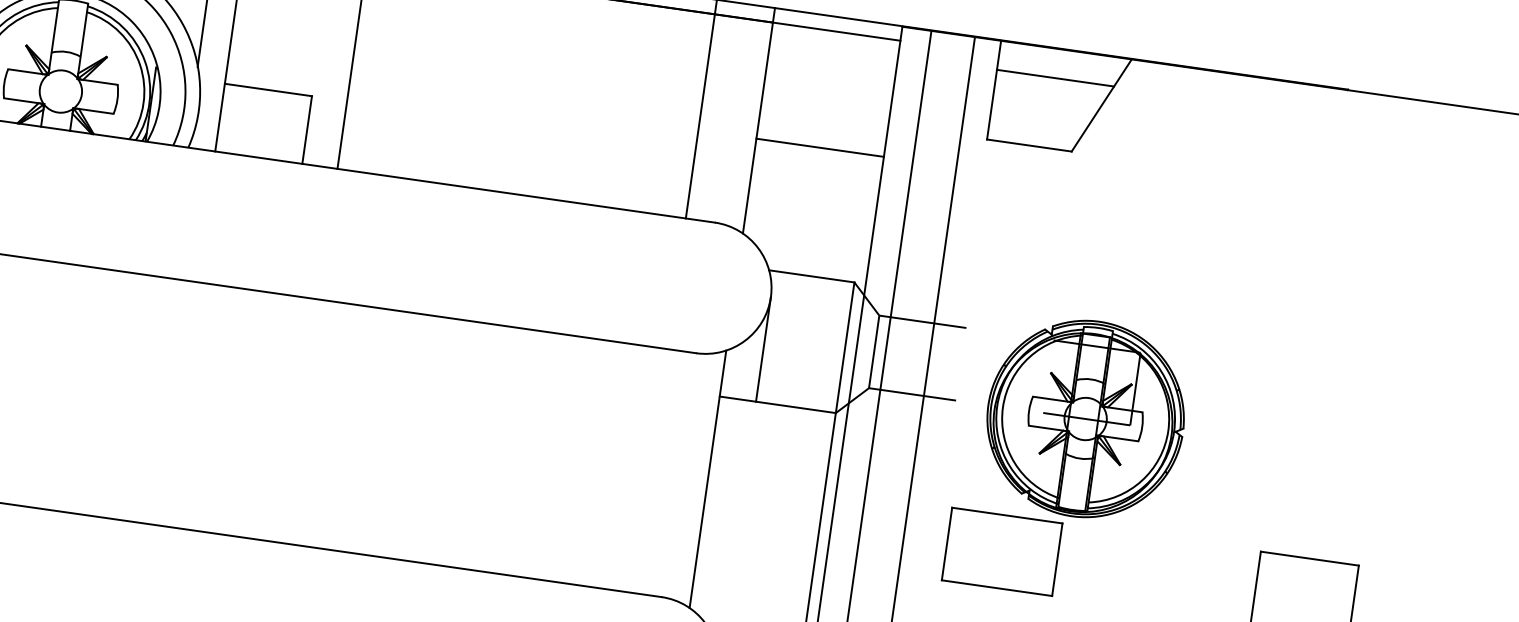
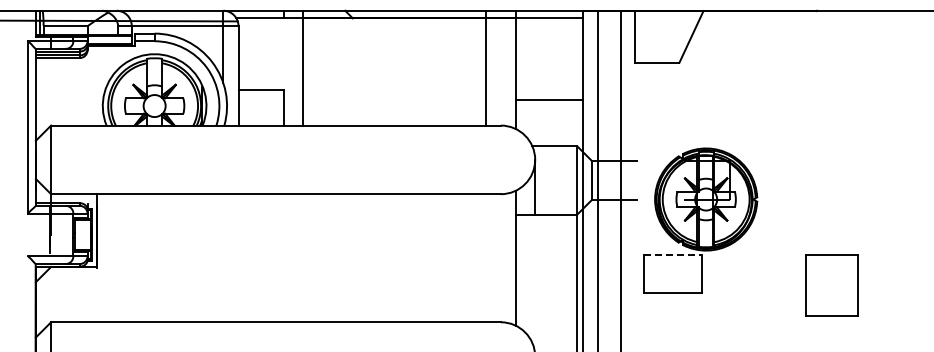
line: (1055, 78) -> (665, 26), removed
line: (819, 148) -> (549, 100), moved
line: (1006, 514) -> (672, 254), solid -> dashed

